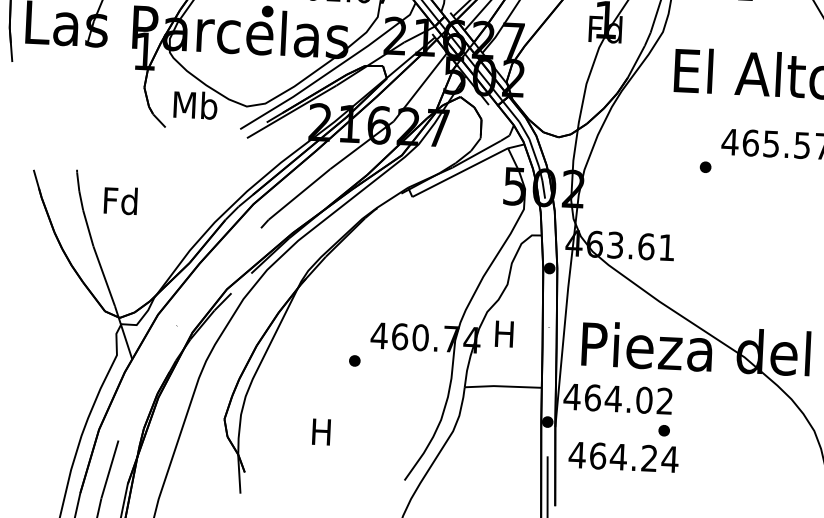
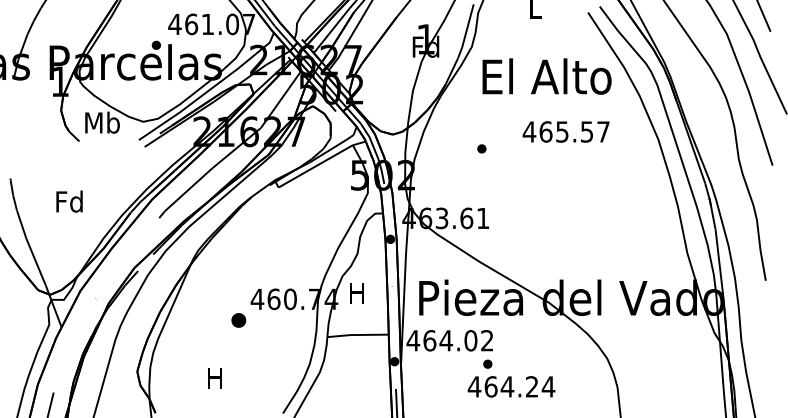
part: (705, 166) -> (481, 148), moved
text: (120, 200) -> (69, 201), moved
part: (354, 359) -> (238, 319), size x1.6
text: (623, 456) -> (511, 386), moved

